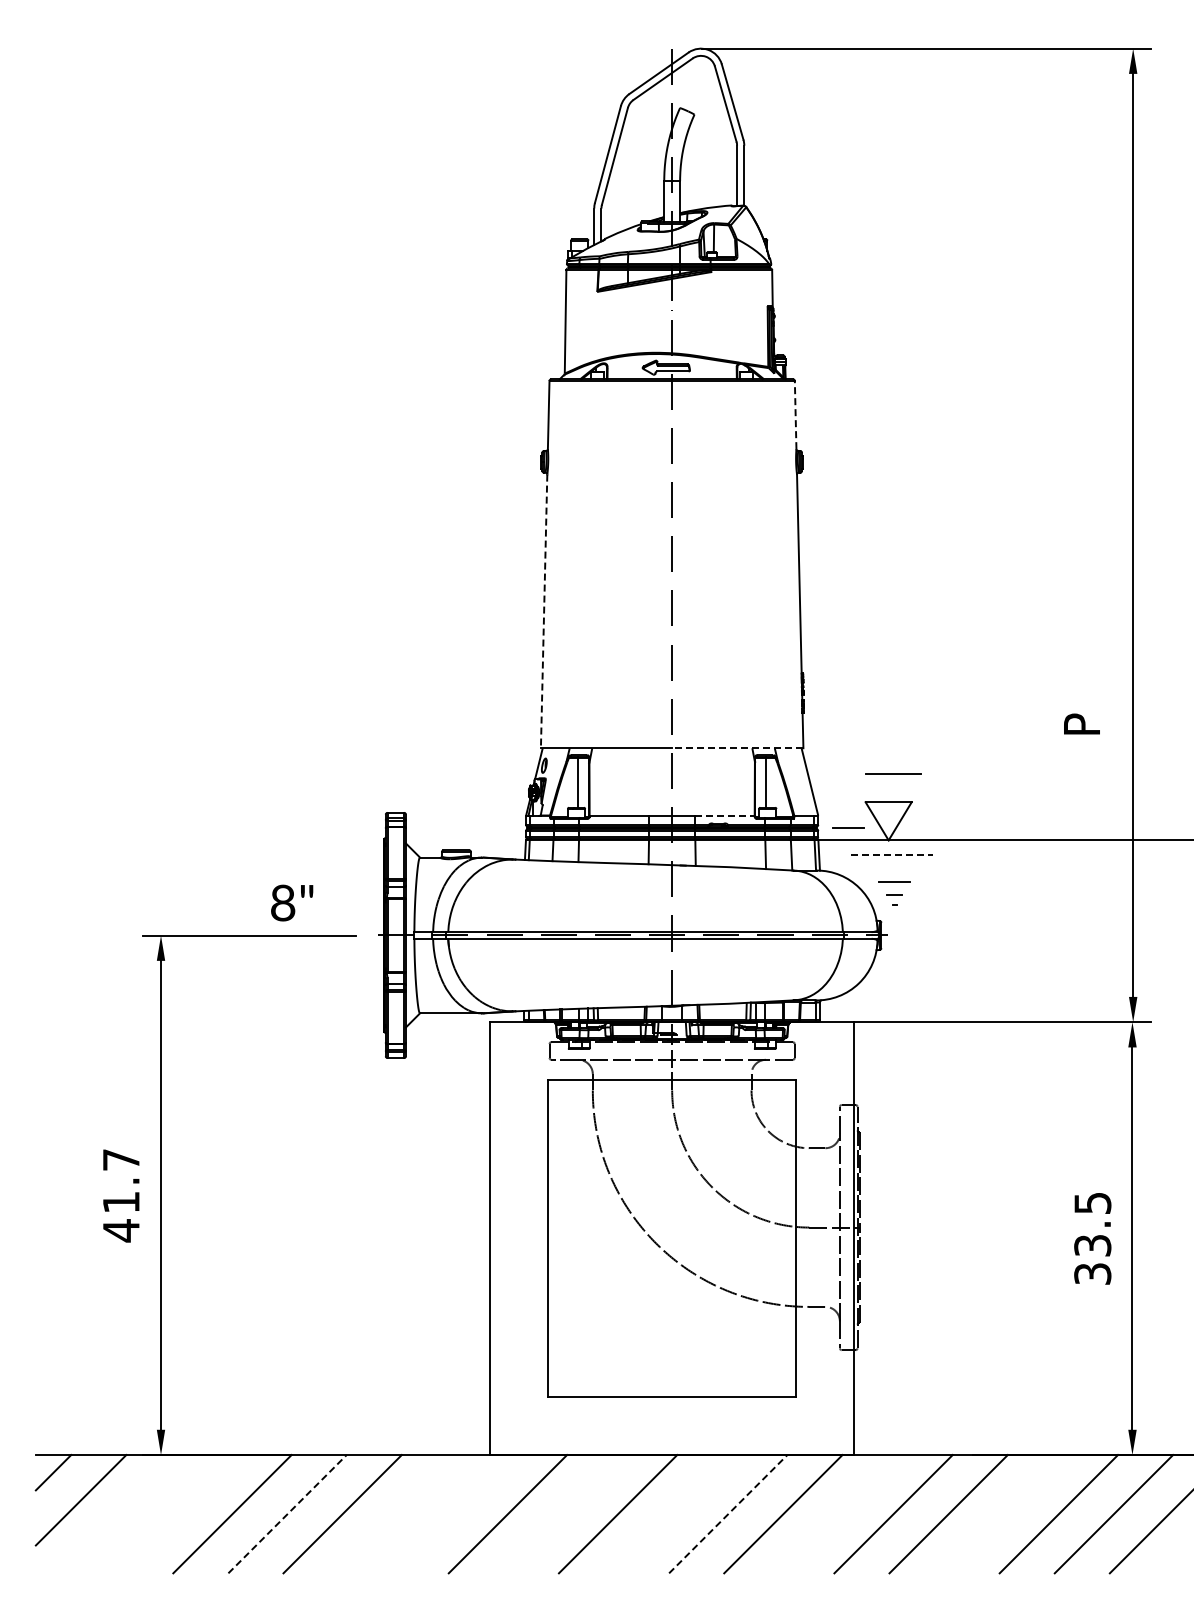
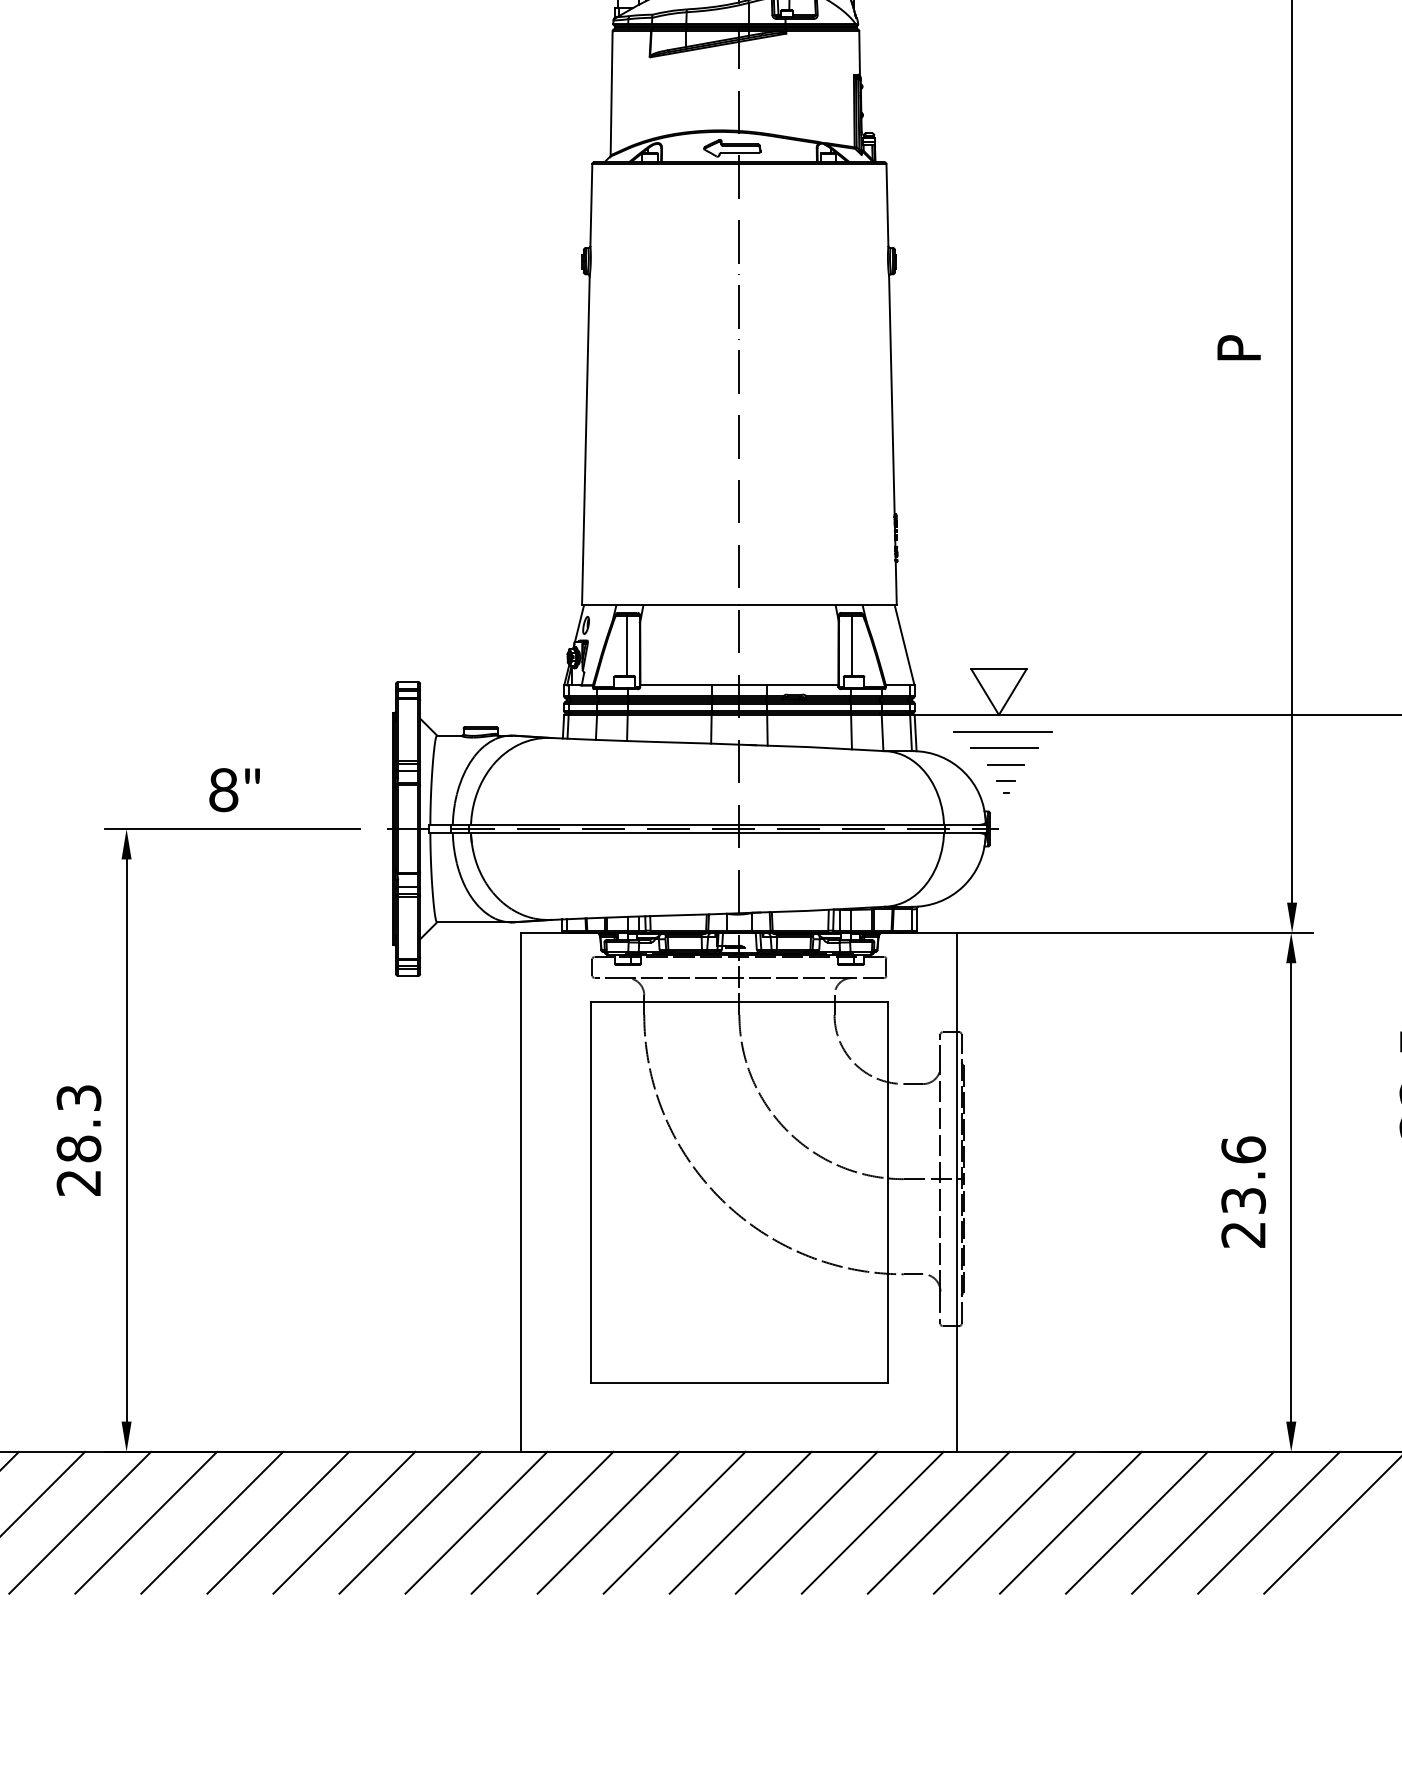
line: (795, 414) -> (887, 204), dashed -> solid
line: (544, 611) -> (586, 440), dashed -> solid
text: (1081, 723) -> (1238, 347), moved
line: (737, 748) -> (817, 604), dashed -> solid
line: (893, 773) -> (1004, 747), moved
line: (725, 815) -> (803, 685), dashed -> solid
line: (848, 827) -> (950, 699), removed
line: (892, 854) -> (1003, 731), dashed -> solid
text: (292, 902) -> (235, 789), moved
text: (120, 1195) -> (78, 1140), 41.7 -> 28.3
text: (1092, 1237) -> (1243, 1191), 33.5 -> 23.6
line: (122, 1514) -> (80, 1523), added
line: (177, 1514) -> (146, 1523), added
line: (287, 1514) -> (278, 1523), dashed -> solid
line: (397, 1514) -> (410, 1523), added
line: (452, 1514) -> (476, 1523), added
line: (562, 1514) -> (607, 1523), added
line: (673, 1514) -> (740, 1523), added
line: (728, 1514) -> (806, 1523), dashed -> solid
line: (838, 1514) -> (938, 1523), added
line: (1003, 1514) -> (1136, 1523), added

